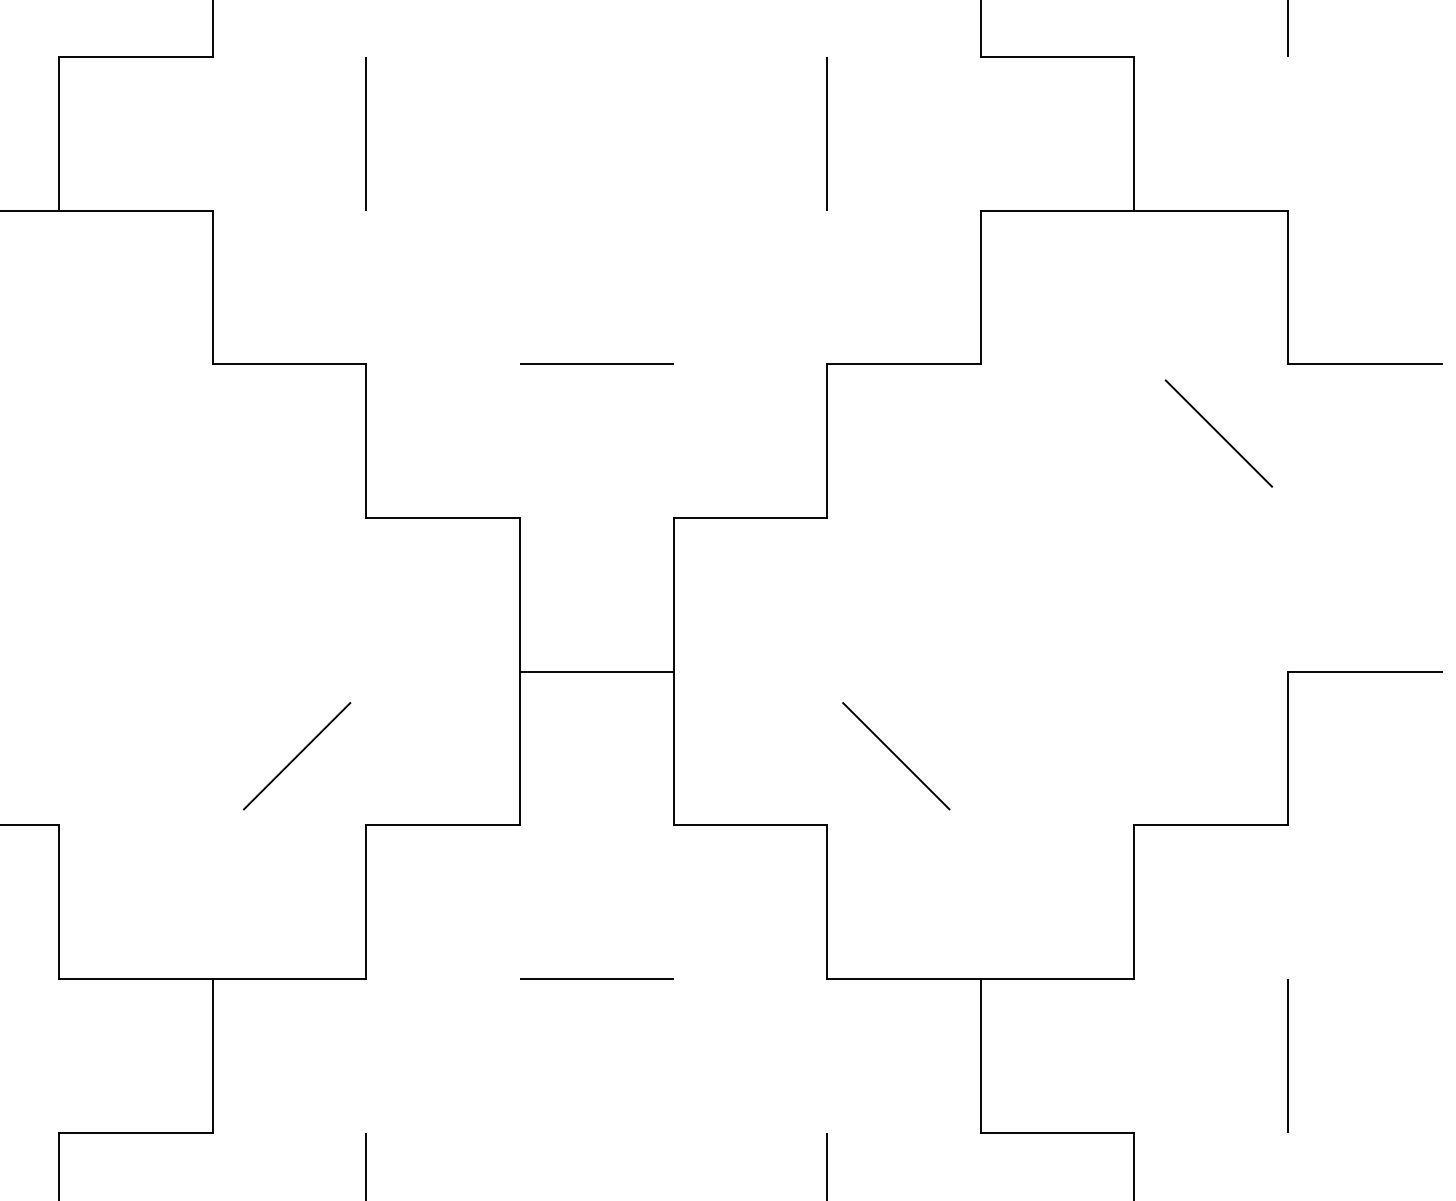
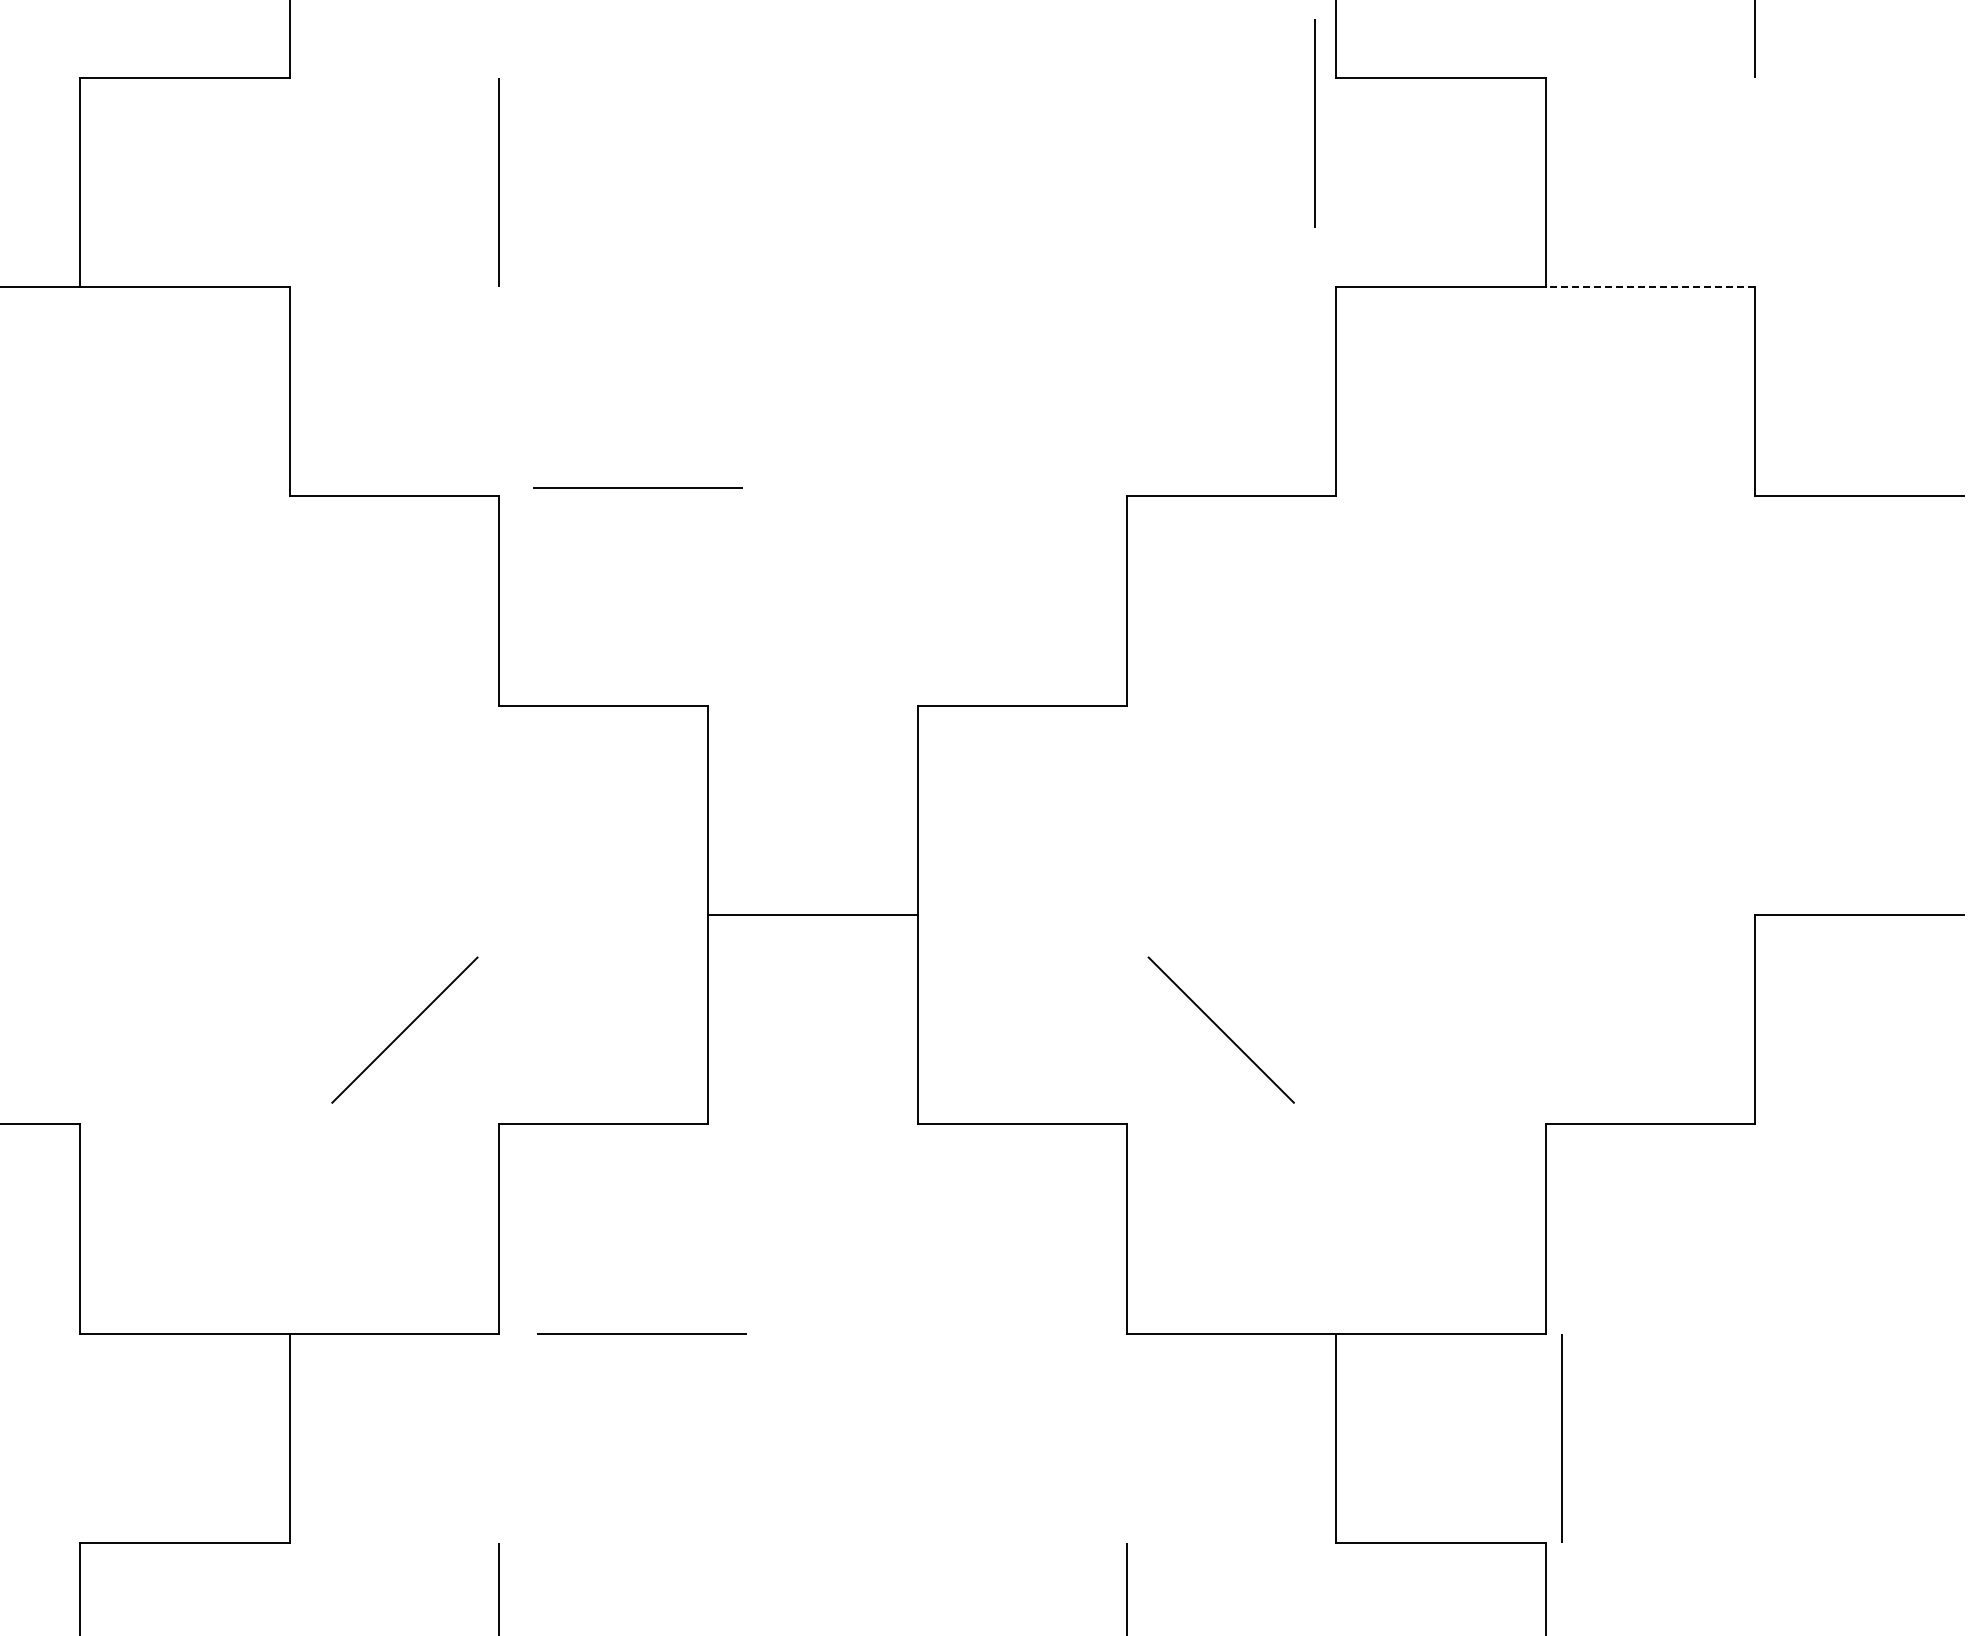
line: (826, 134) -> (1314, 123), moved
line: (1211, 211) -> (1650, 287), solid -> dashed
line: (596, 363) -> (637, 487), moved
line: (1218, 433) -> (1660, 590), removed
line: (596, 978) -> (641, 1333), moved
line: (1287, 1055) -> (1561, 1438), moved

